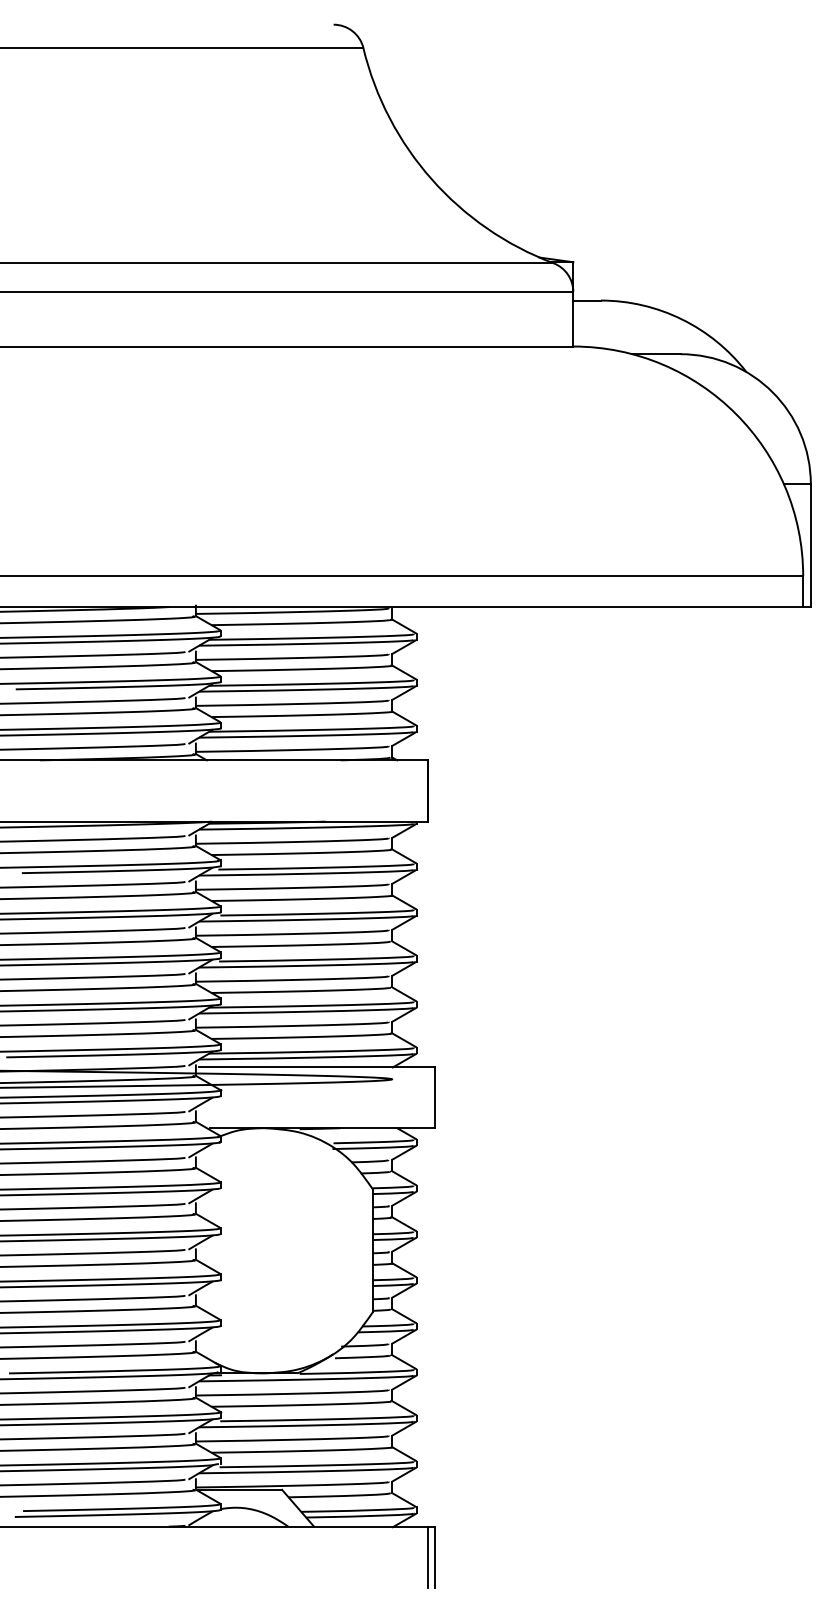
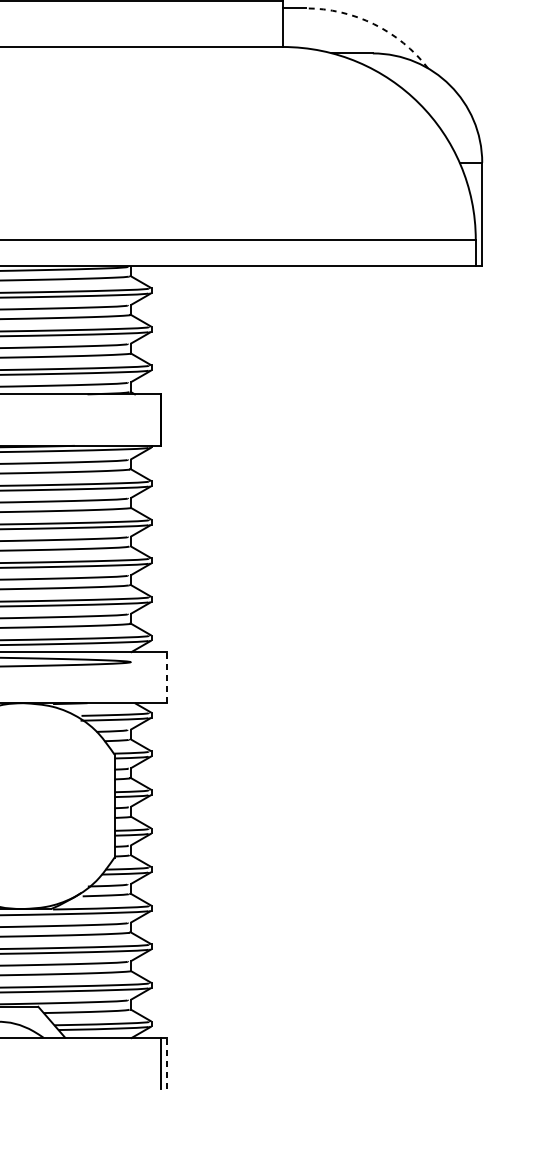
arc: (682, 319) -> (374, 24), solid -> dashed
line: (435, 1097) -> (167, 677), solid -> dashed
line: (435, 1557) -> (167, 1063), solid -> dashed

